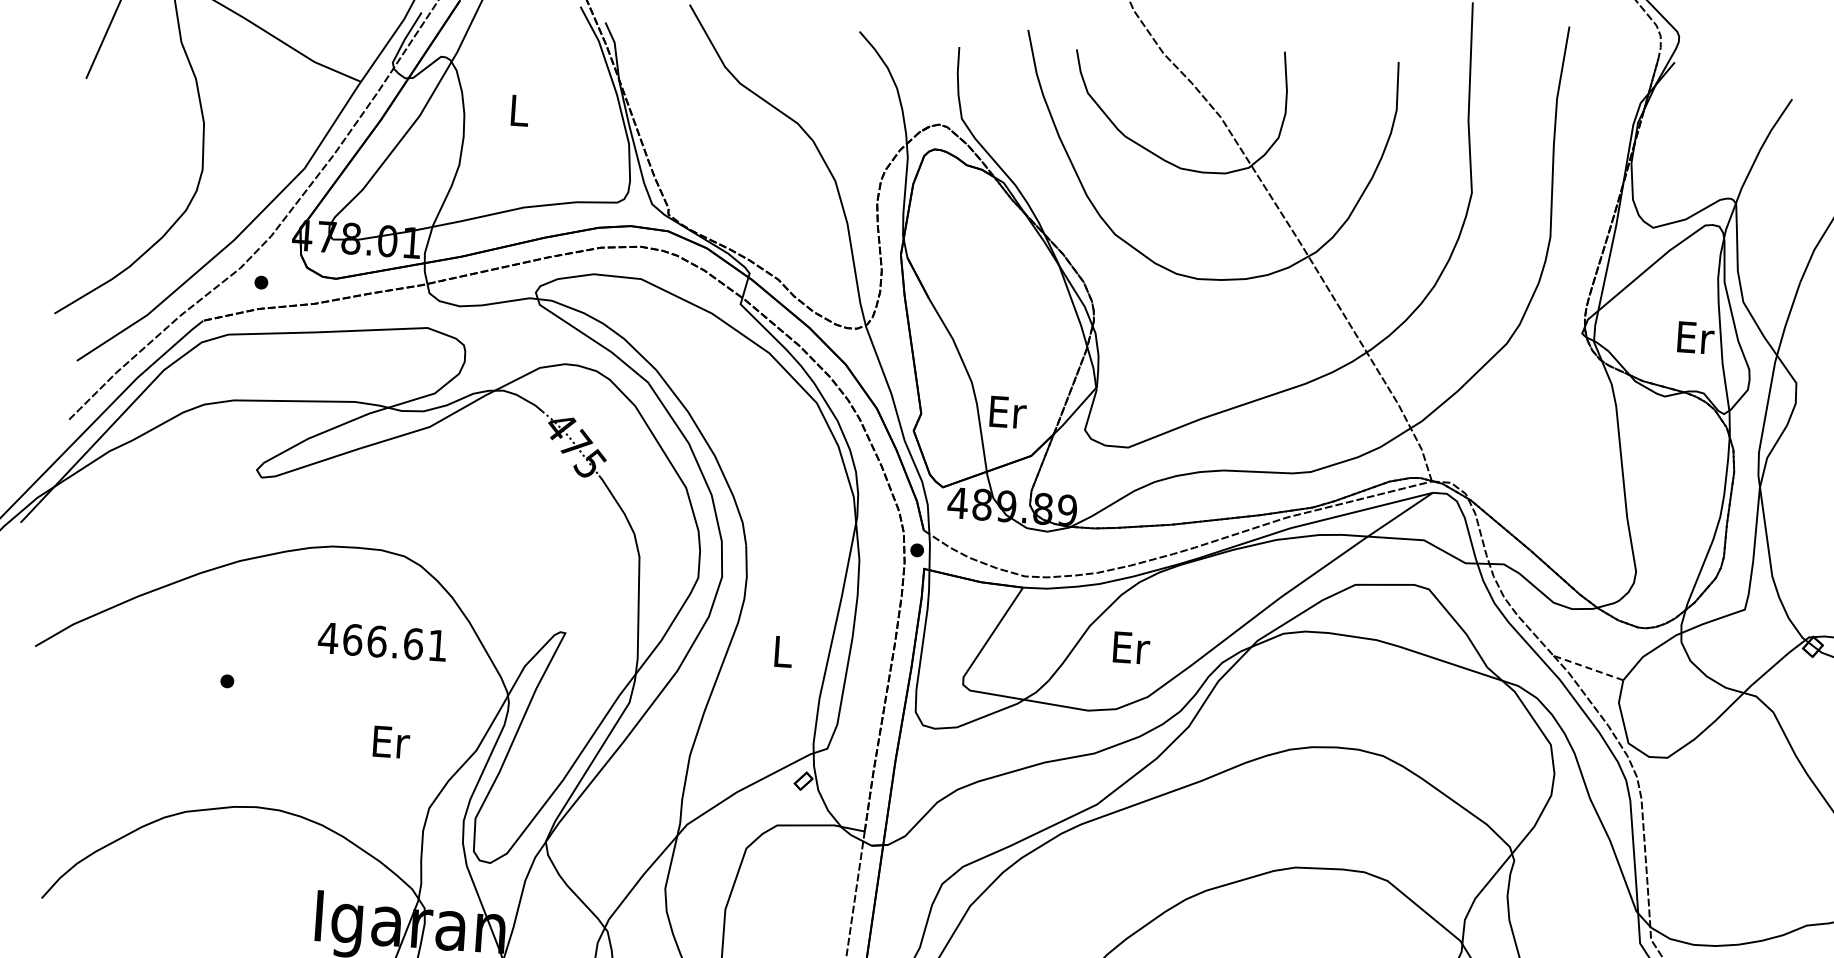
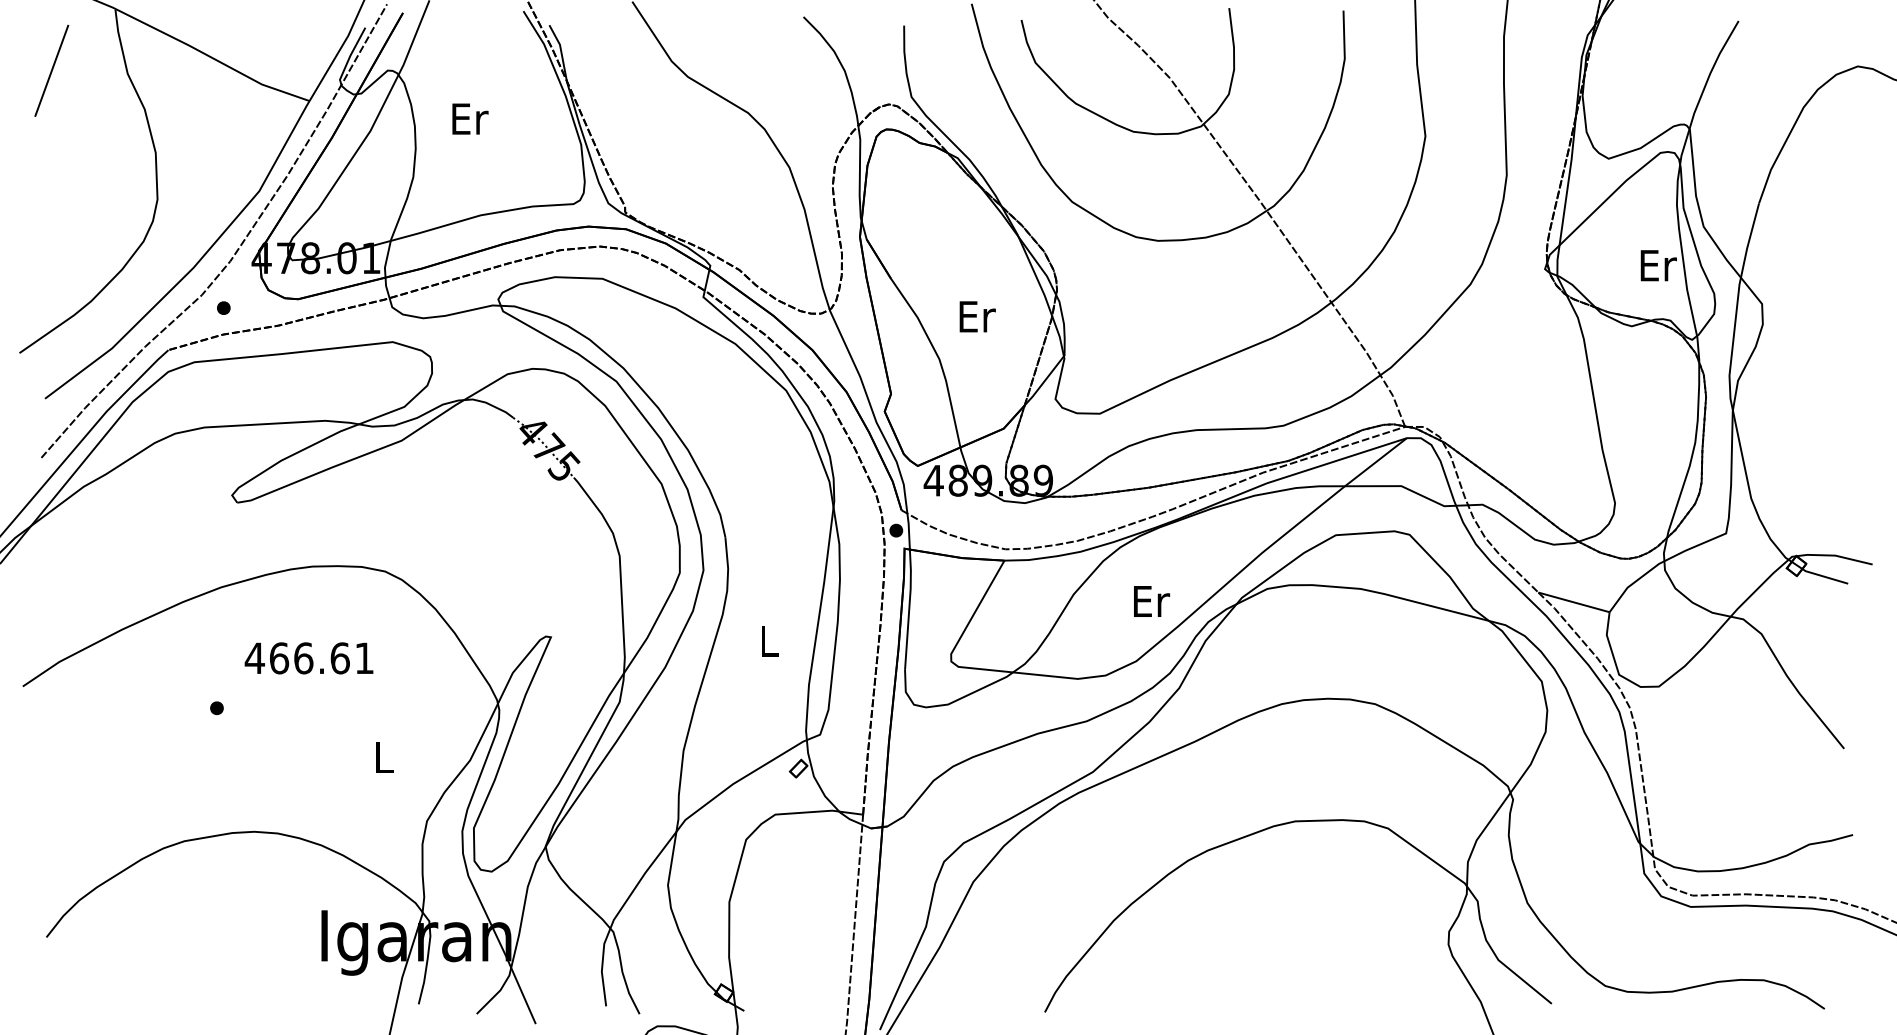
text: (520, 110) -> (470, 118), L -> Er
text: (1007, 412) -> (977, 316), moved
text: (381, 642) -> (308, 658), moved
text: (1132, 648) -> (1152, 601), moved
line: (1588, 668) -> (1574, 602), dashed -> solid
text: (392, 741) -> (385, 757), Er -> L

